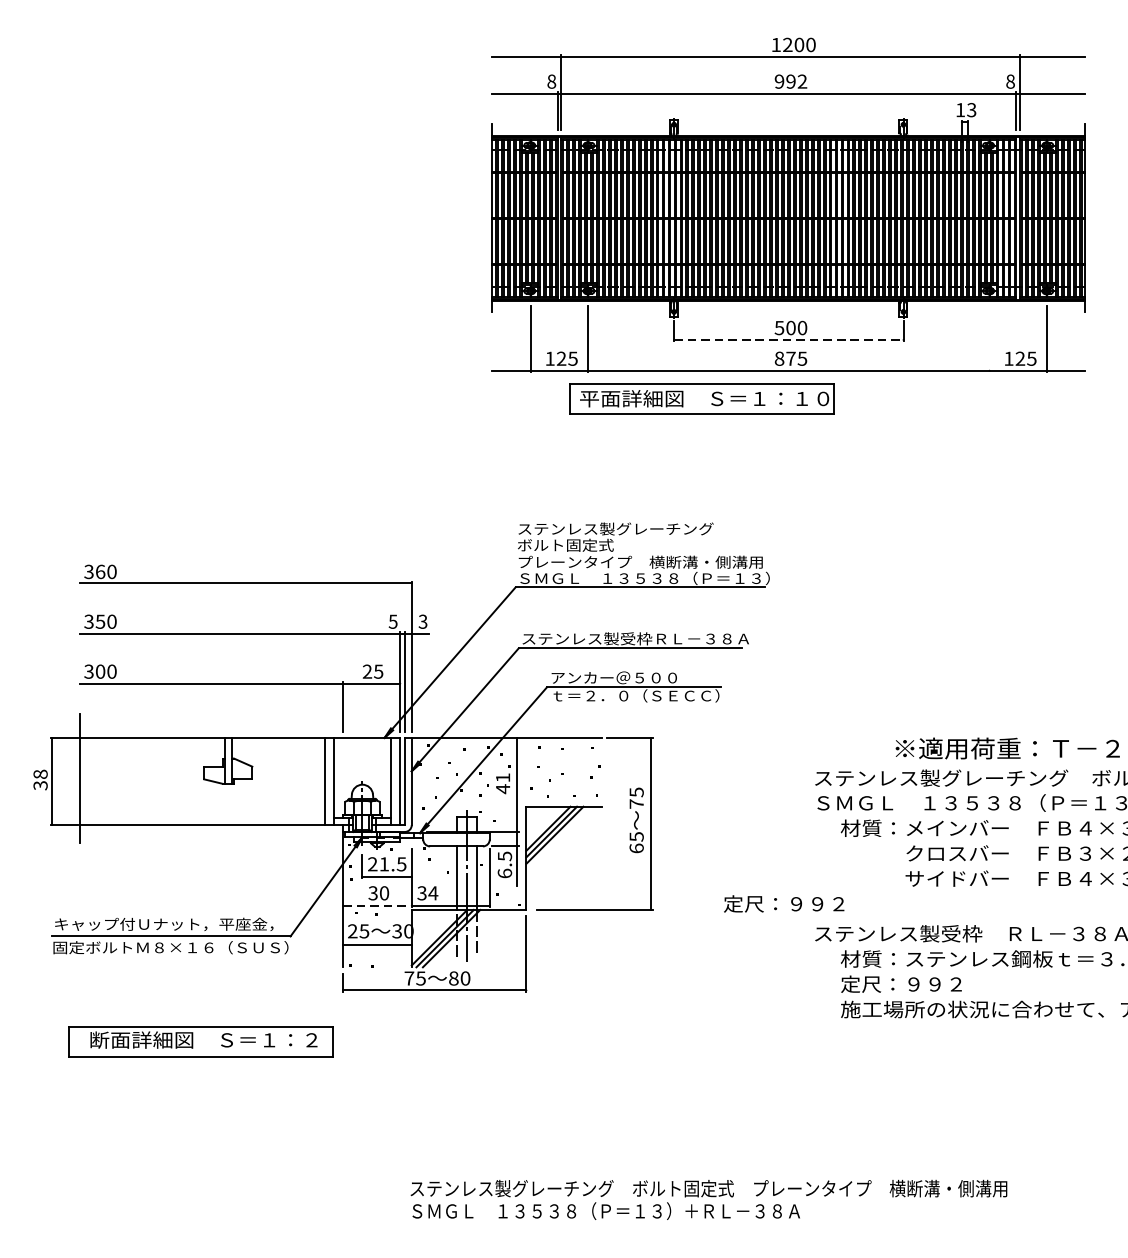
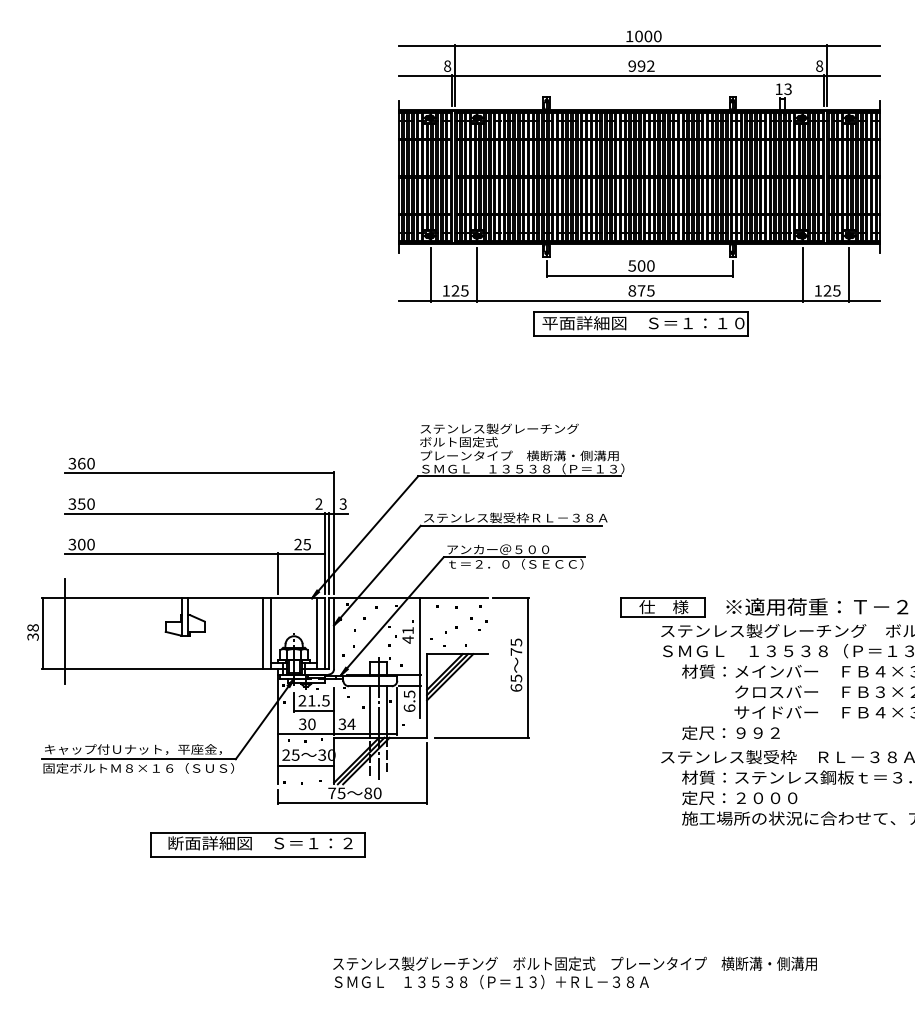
text: (787, 45) -> (638, 36), 1200 -> 1000
line: (989, 338) -> (802, 274), added
line: (789, 339) -> (640, 275), dashed -> solid
part: (700, 398) -> (640, 323), moved
text: (392, 620) -> (318, 503), 5 -> 2
part: (816, 749) -> (662, 607), added
text: (783, 903) -> (730, 732), moved
line: (377, 905) -> (306, 734), dashed -> solid
text: (945, 984) -> (766, 798), 定尺：９９２ -> 定尺：２０００
part: (200, 1041) -> (257, 844), moved

